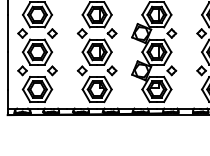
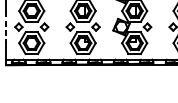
line: (7, 70) -> (5, 26), solid -> dashed

